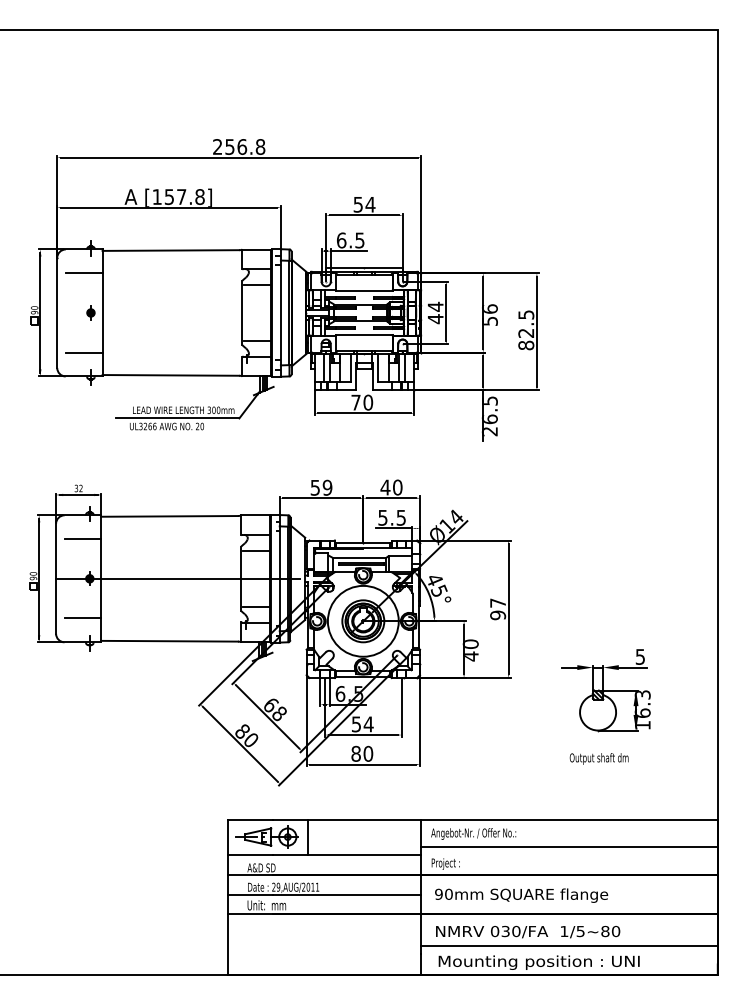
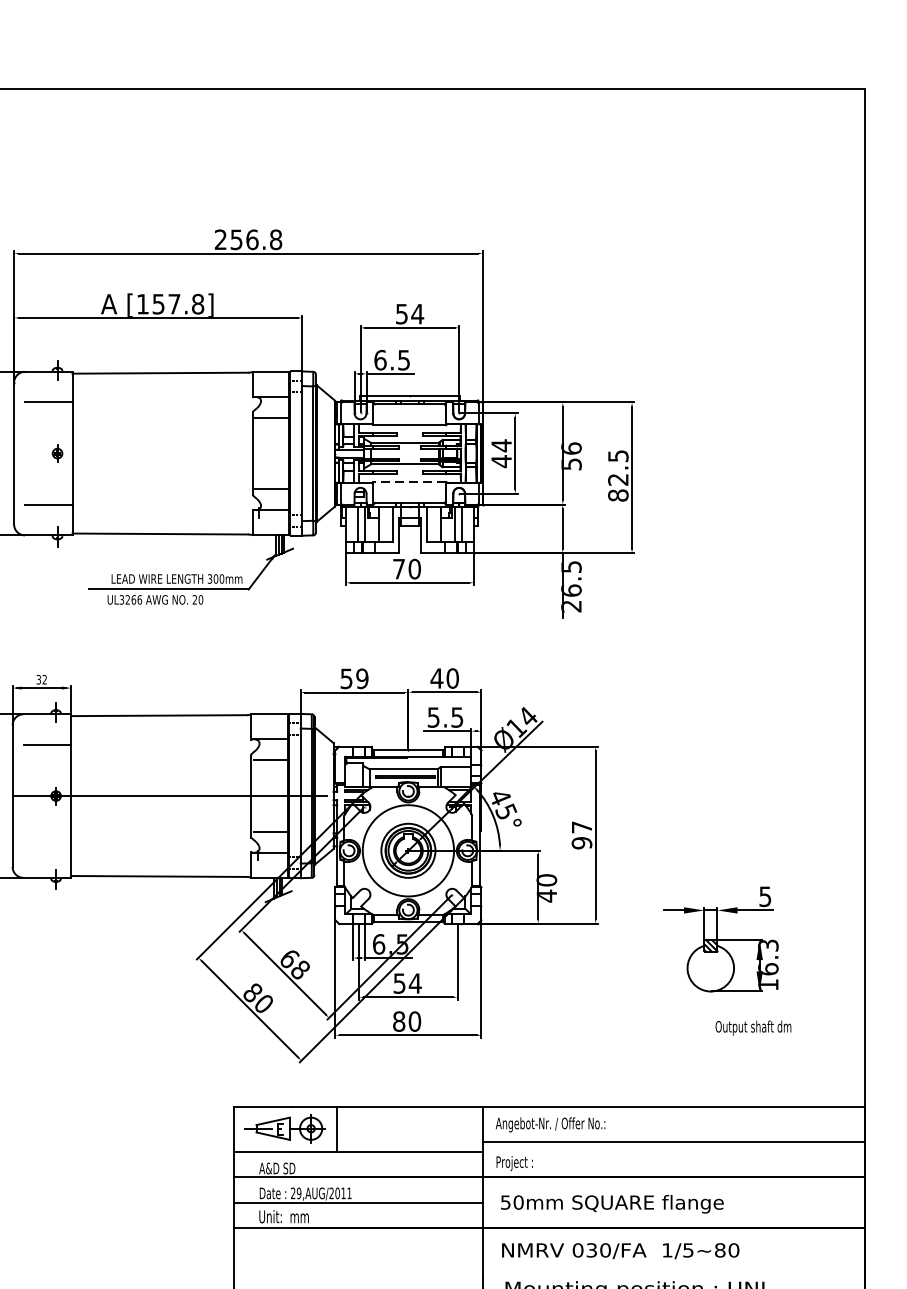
line: (363, 334) -> (408, 481), solid -> dashed
line: (82, 618) -> (46, 847), removed
text: (598, 758) -> (752, 1027), moved
text: (438, 893) -> (505, 1201), 90mm -> 50mm
line: (569, 945) -> (674, 1268), removed

